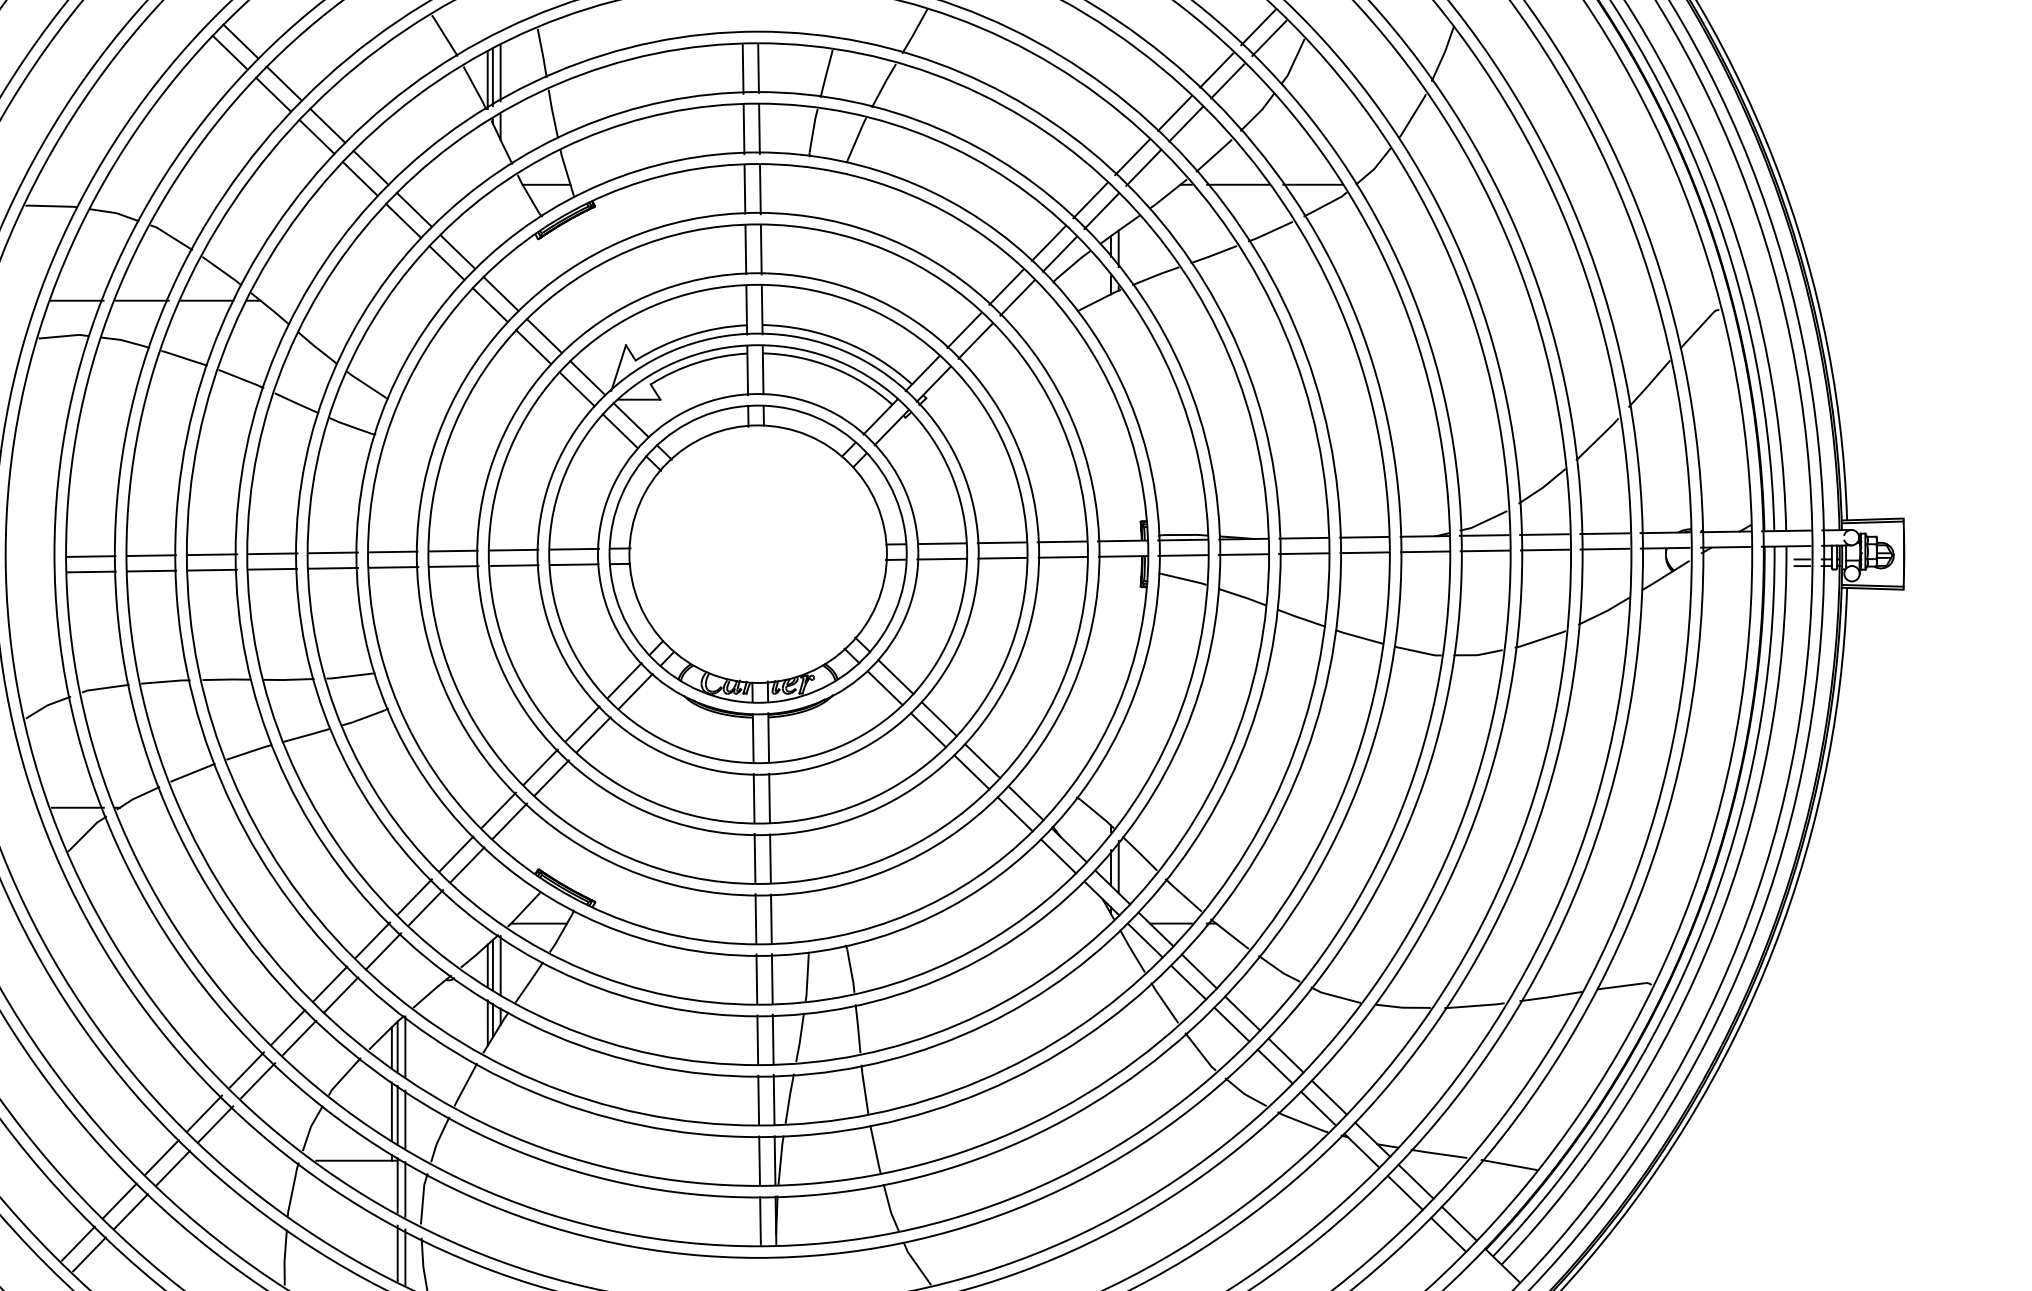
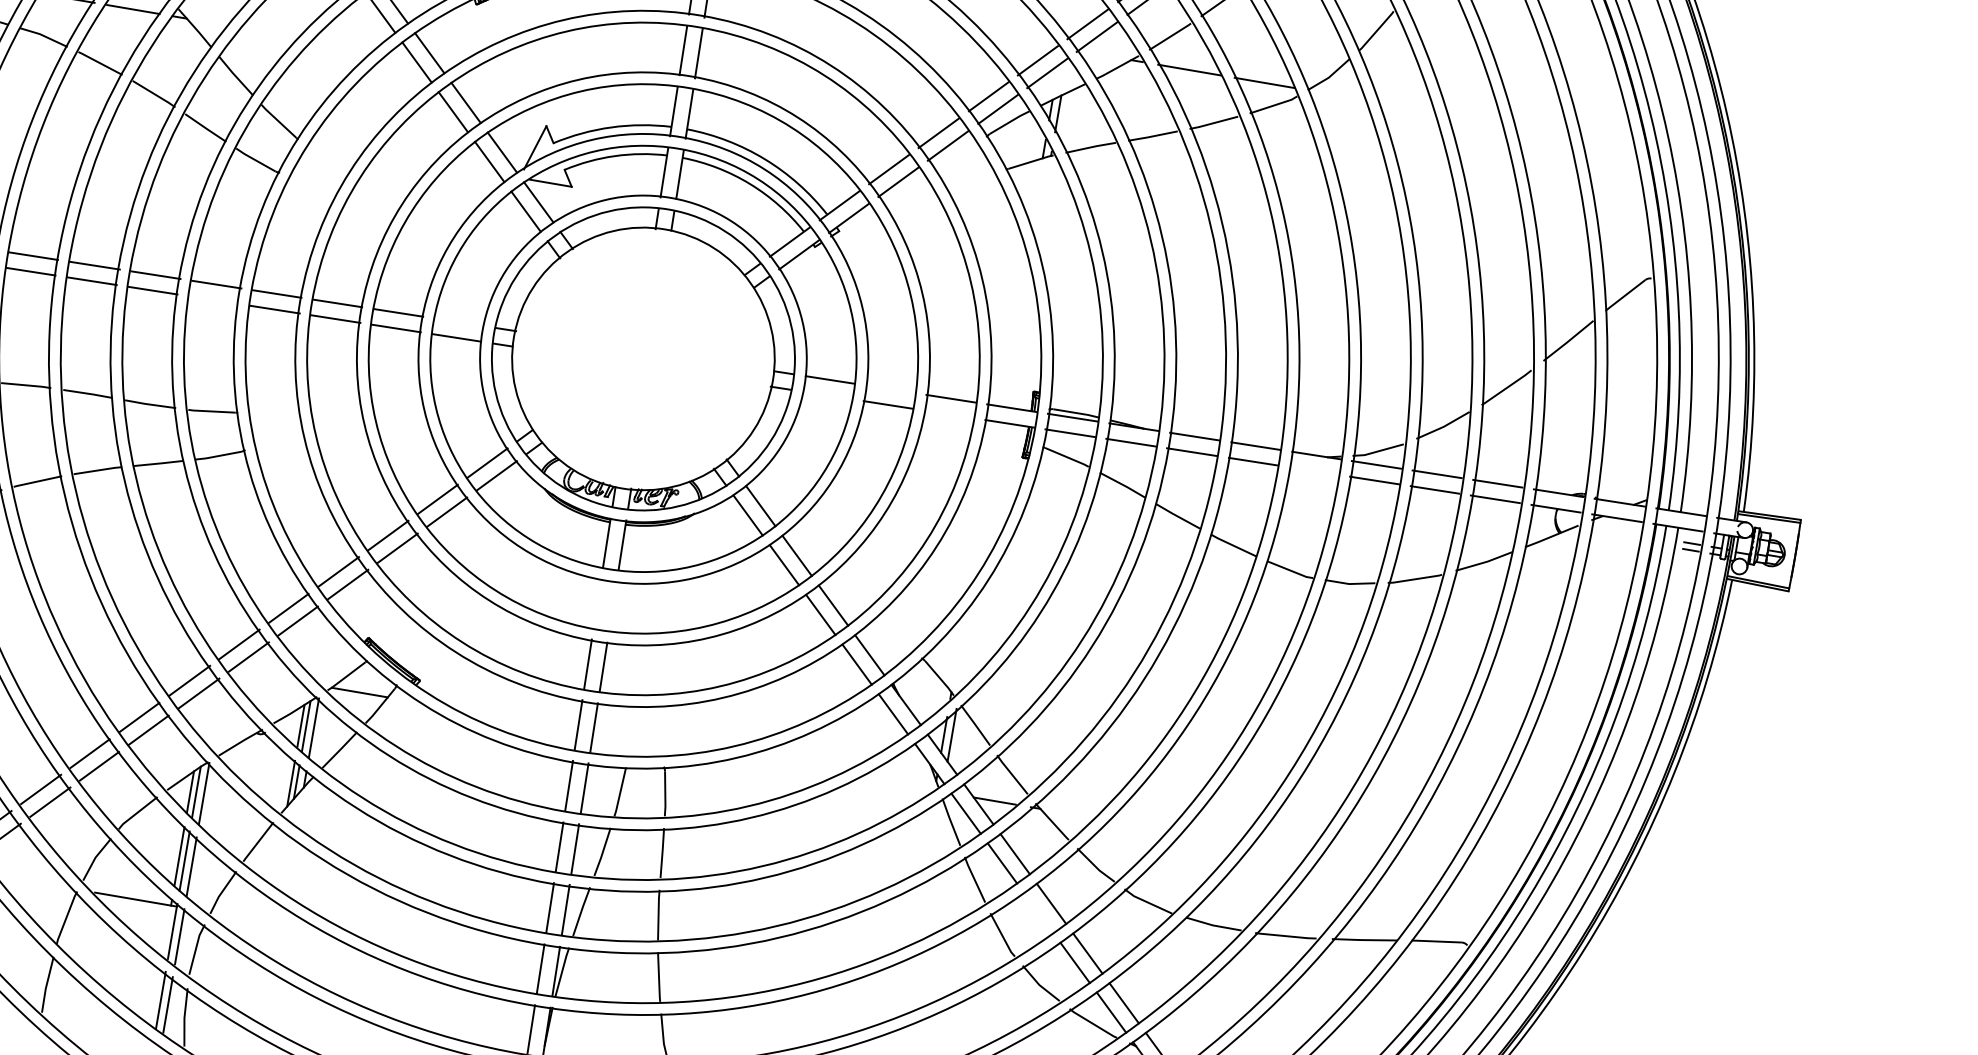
line: (1001, 542) -> (890, 388), removed
line: (573, 548) -> (458, 321), removed
line: (1424, 551) -> (1313, 470), removed
line: (1062, 556) -> (948, 413), removed
line: (941, 558) -> (826, 394), removed
line: (333, 567) -> (214, 299), removed
line: (769, 797) -> (613, 605), removed
line: (753, 798) -> (596, 603), removed
line: (1231, 1024) -> (1038, 912), removed

